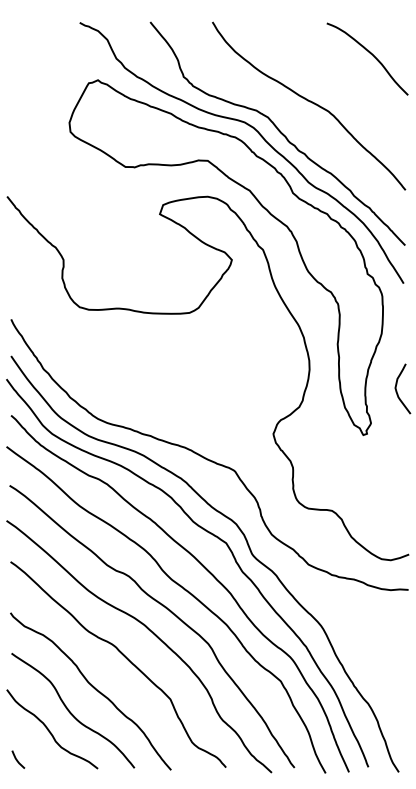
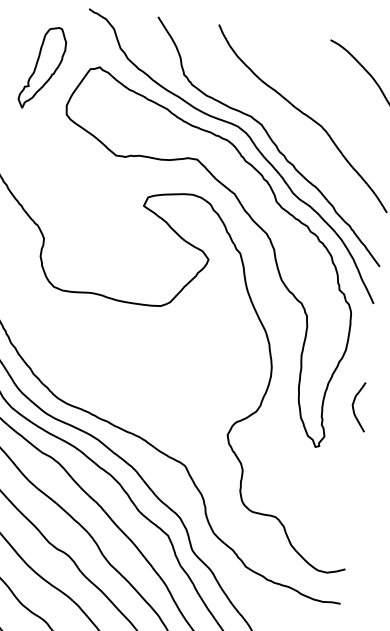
part: (40, 87) -> (42, 67), added

